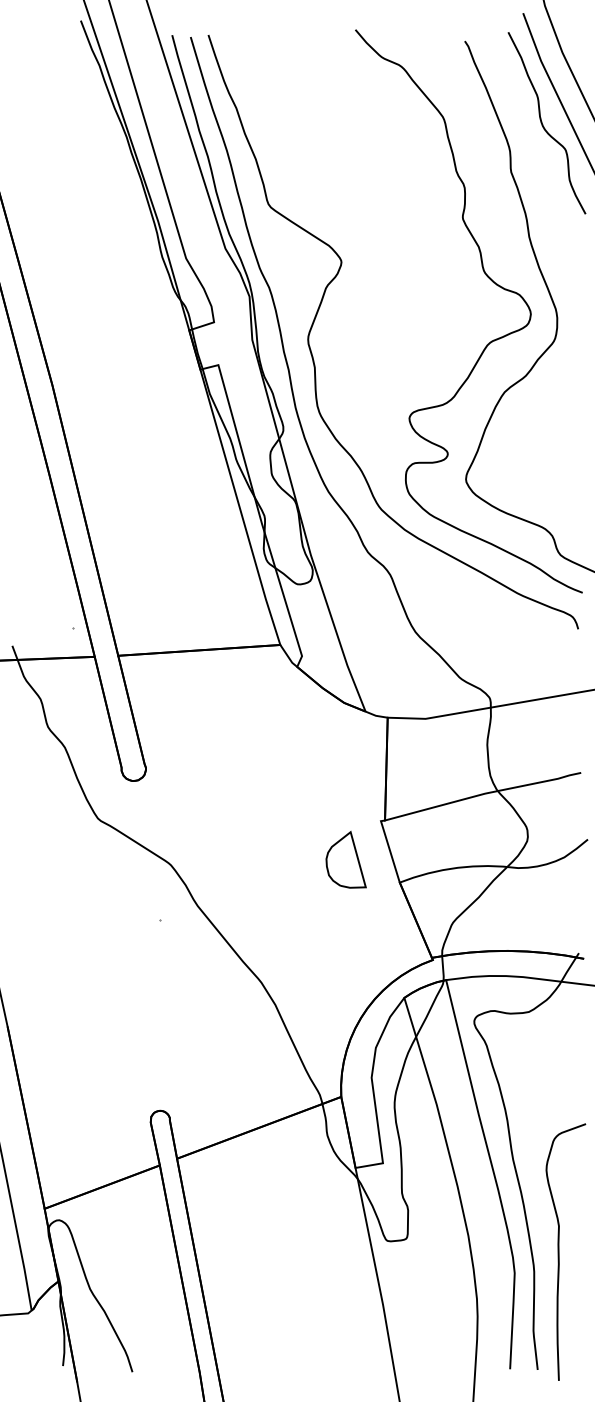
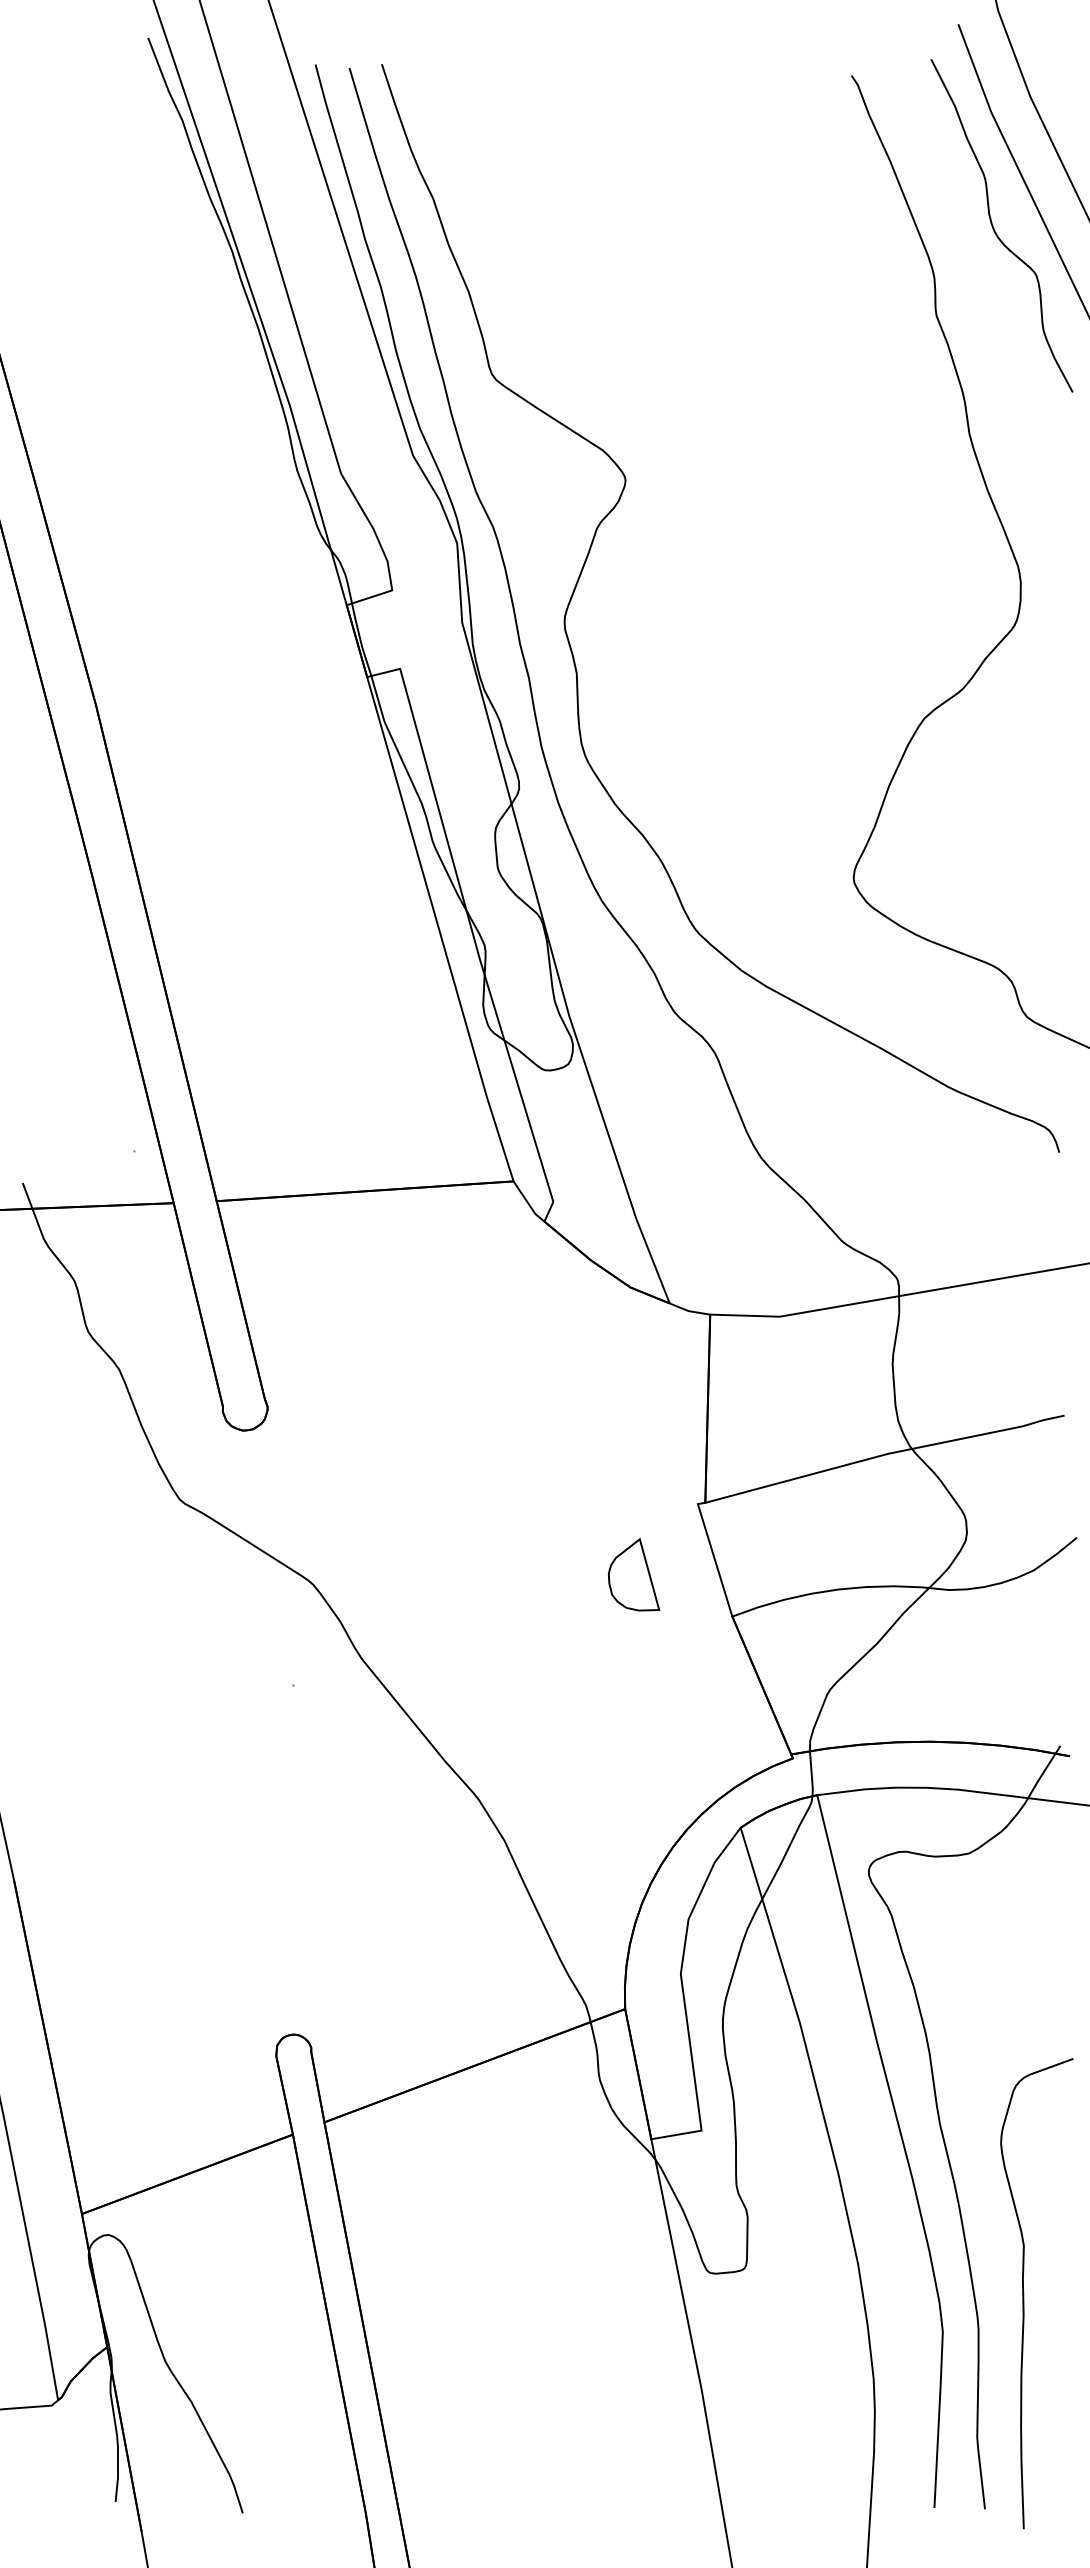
curve: (491, 340) -> (900, 623), removed
part: (345, 859) -> (632, 1574), size x0.7

